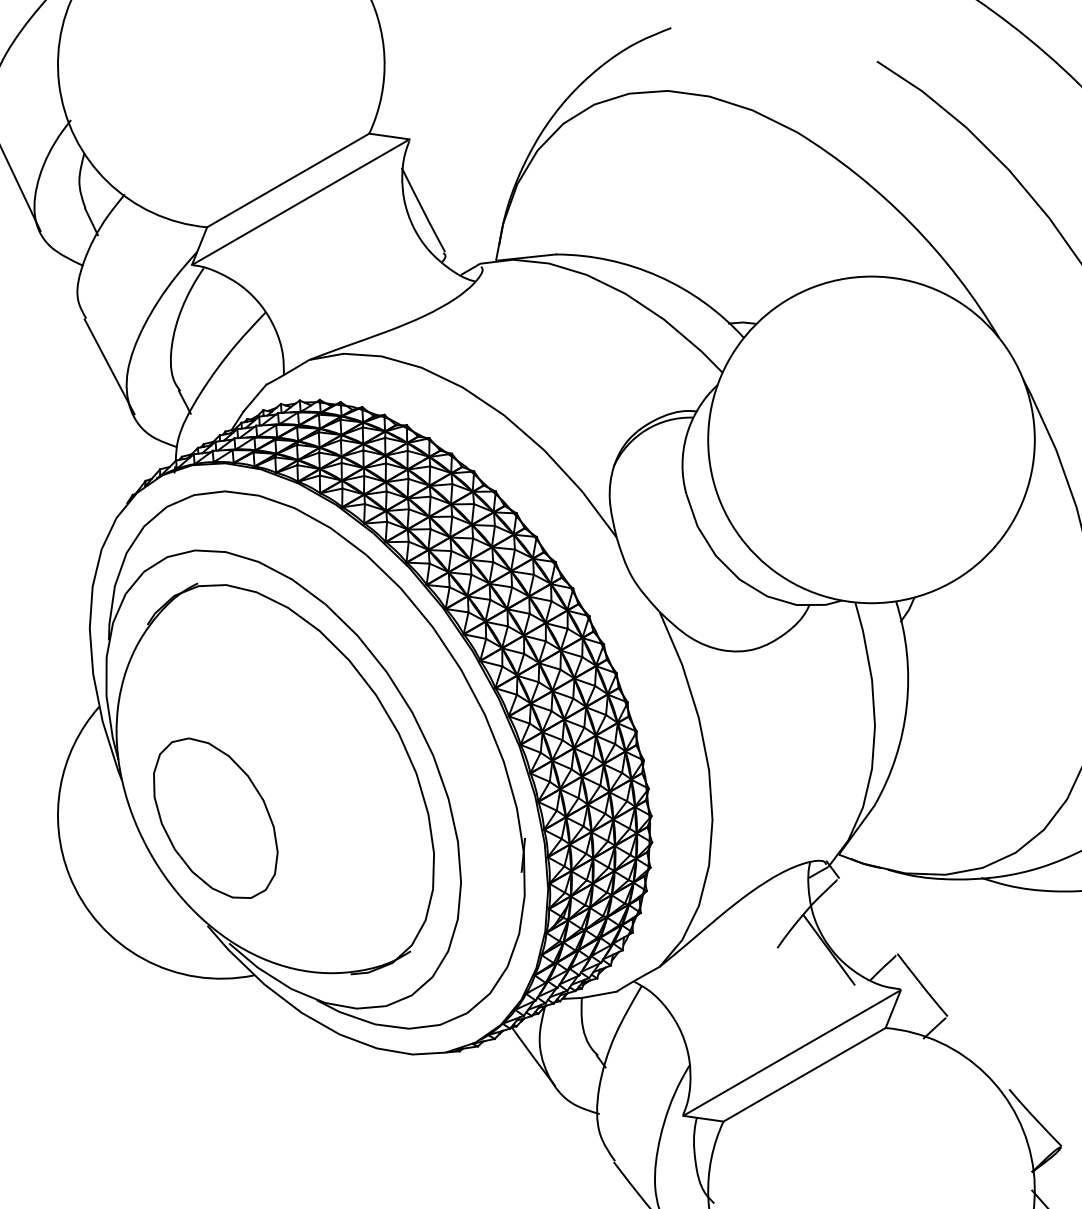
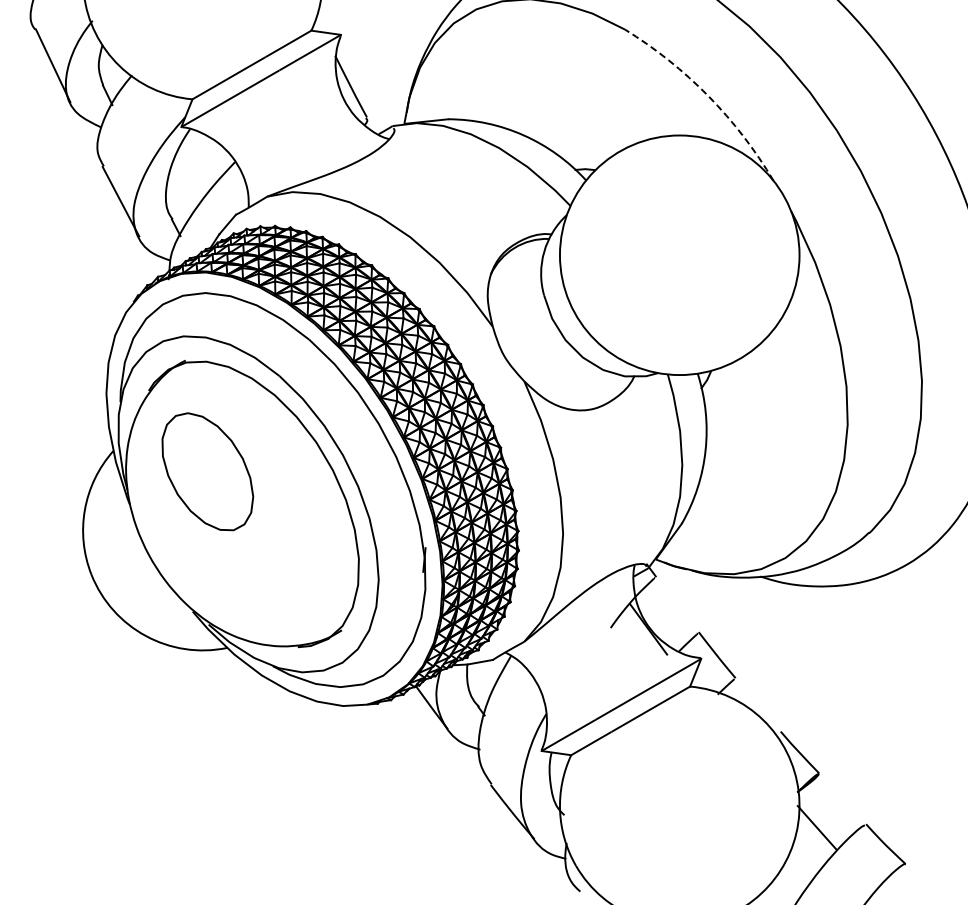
arc: (910, 223) -> (708, 96), solid -> dashed
part: (215, 817) -> (207, 471), moved

